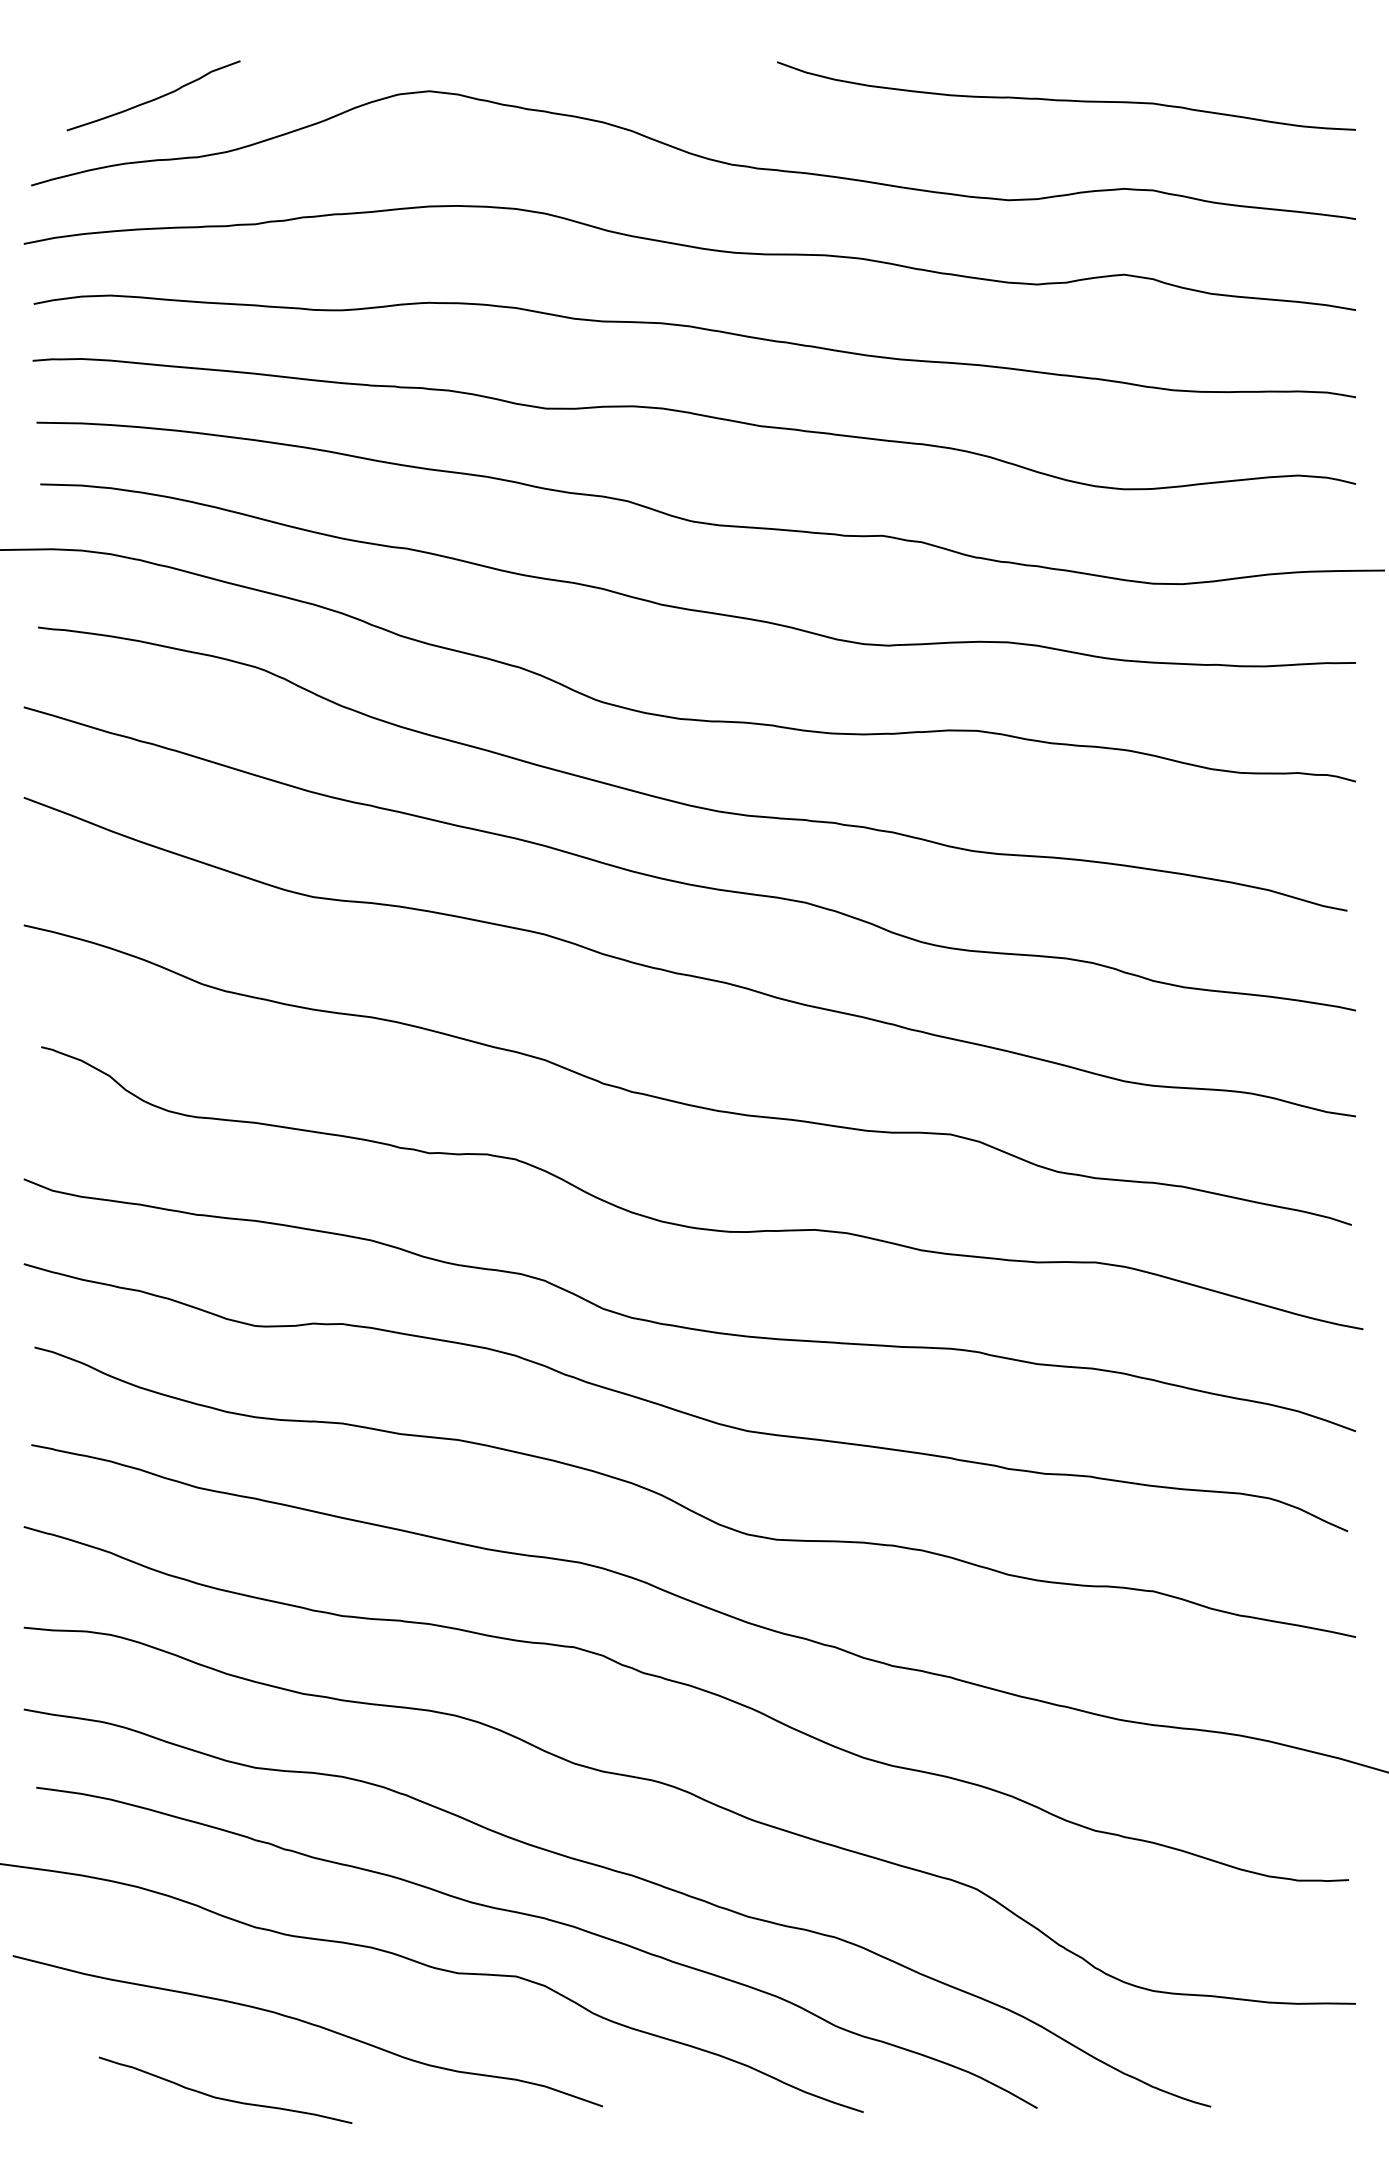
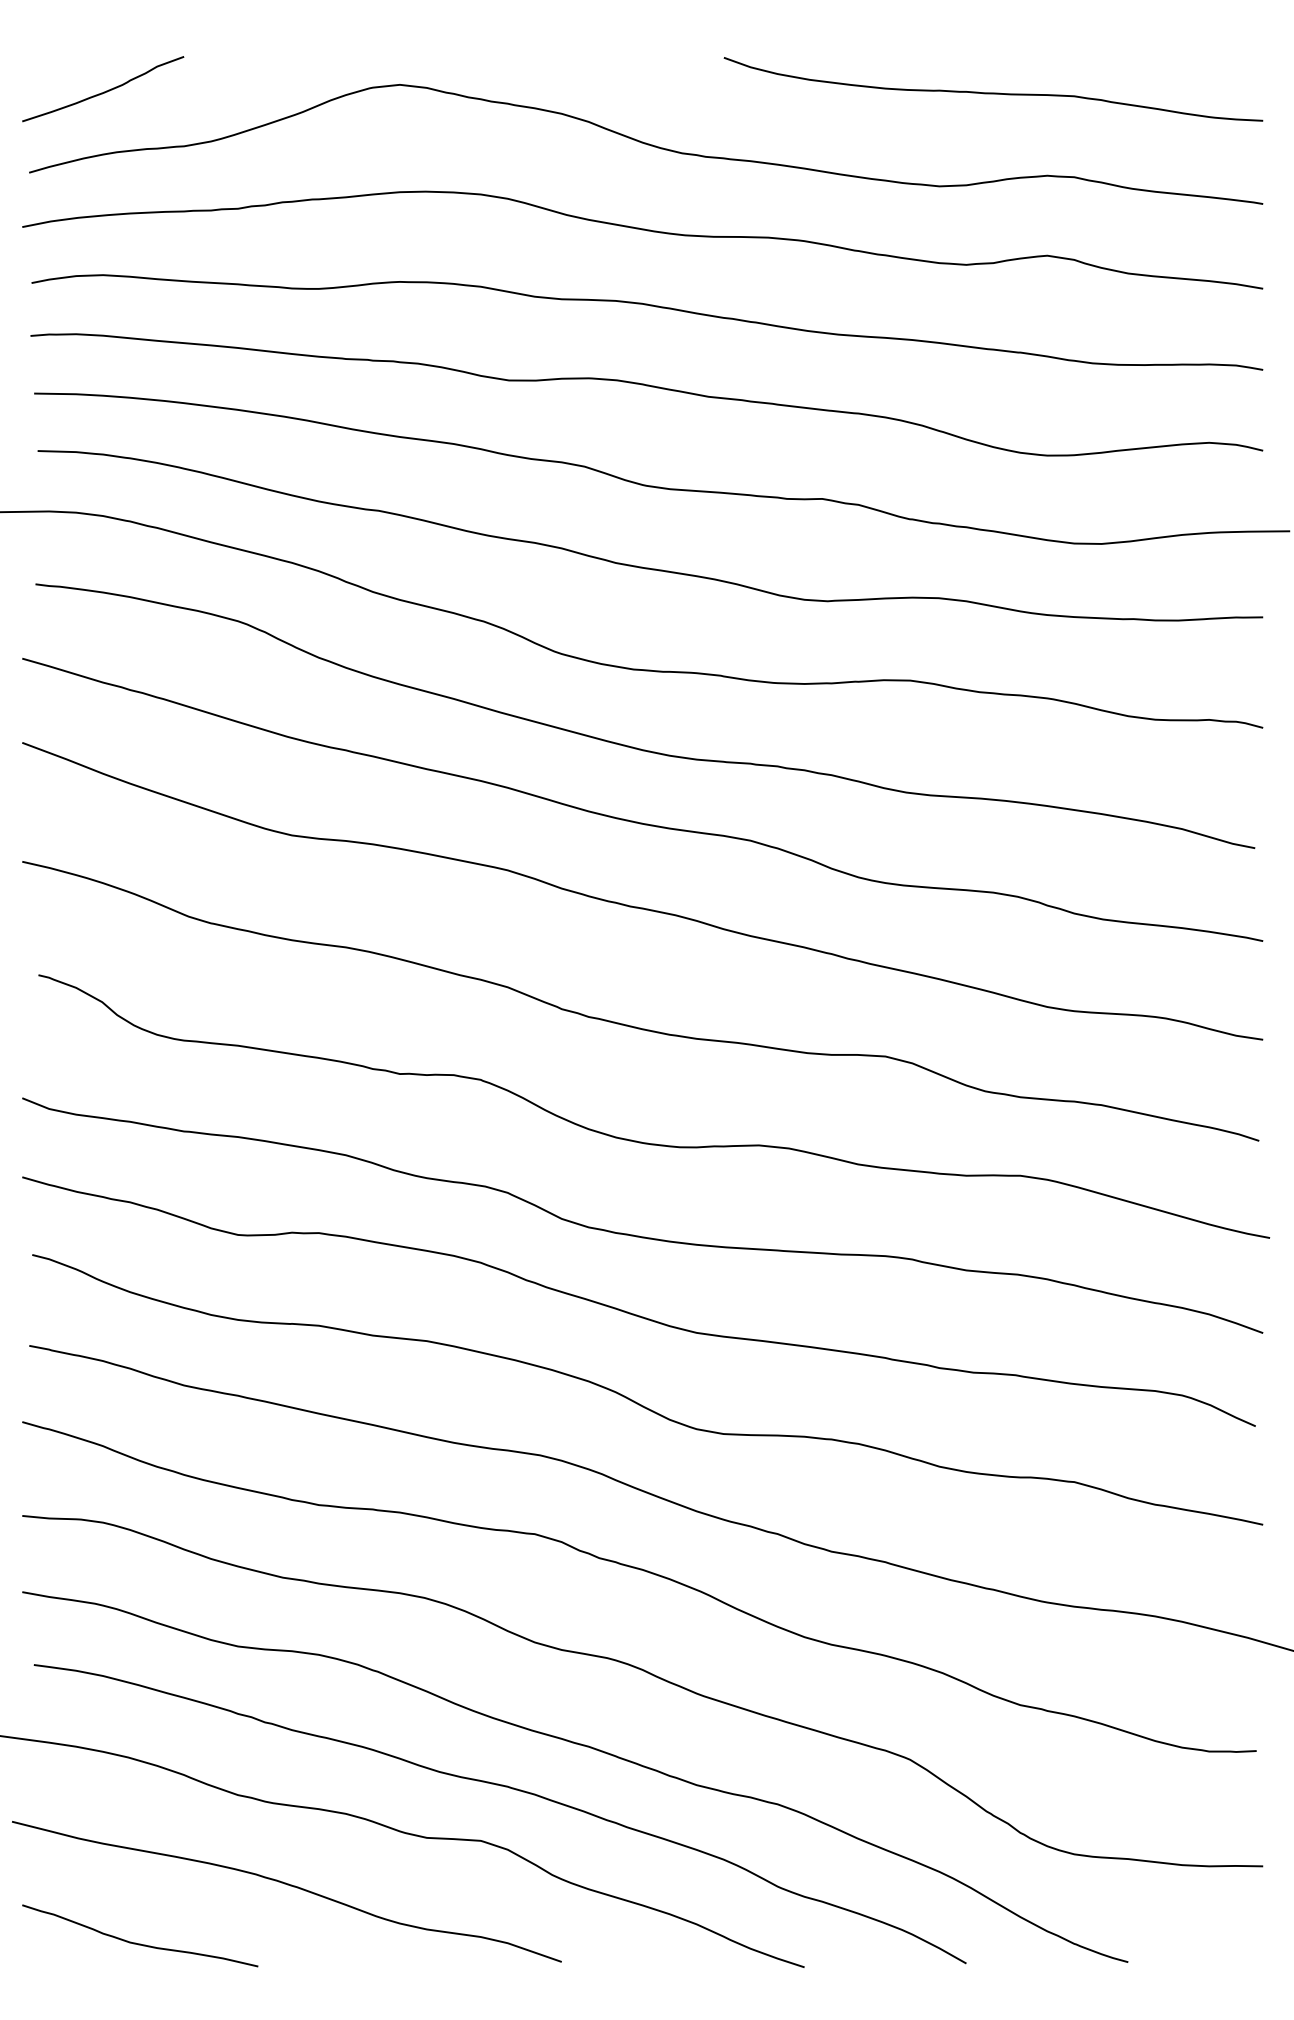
curve: (153, 98) -> (103, 91), moved
curve: (225, 2098) -> (140, 1943), moved

